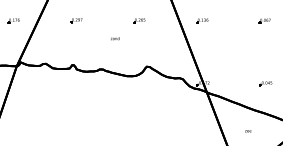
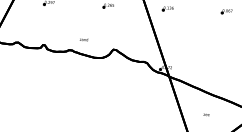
text: (115, 38) -> (84, 39), moved
part: (265, 83) -> (224, 70), removed

